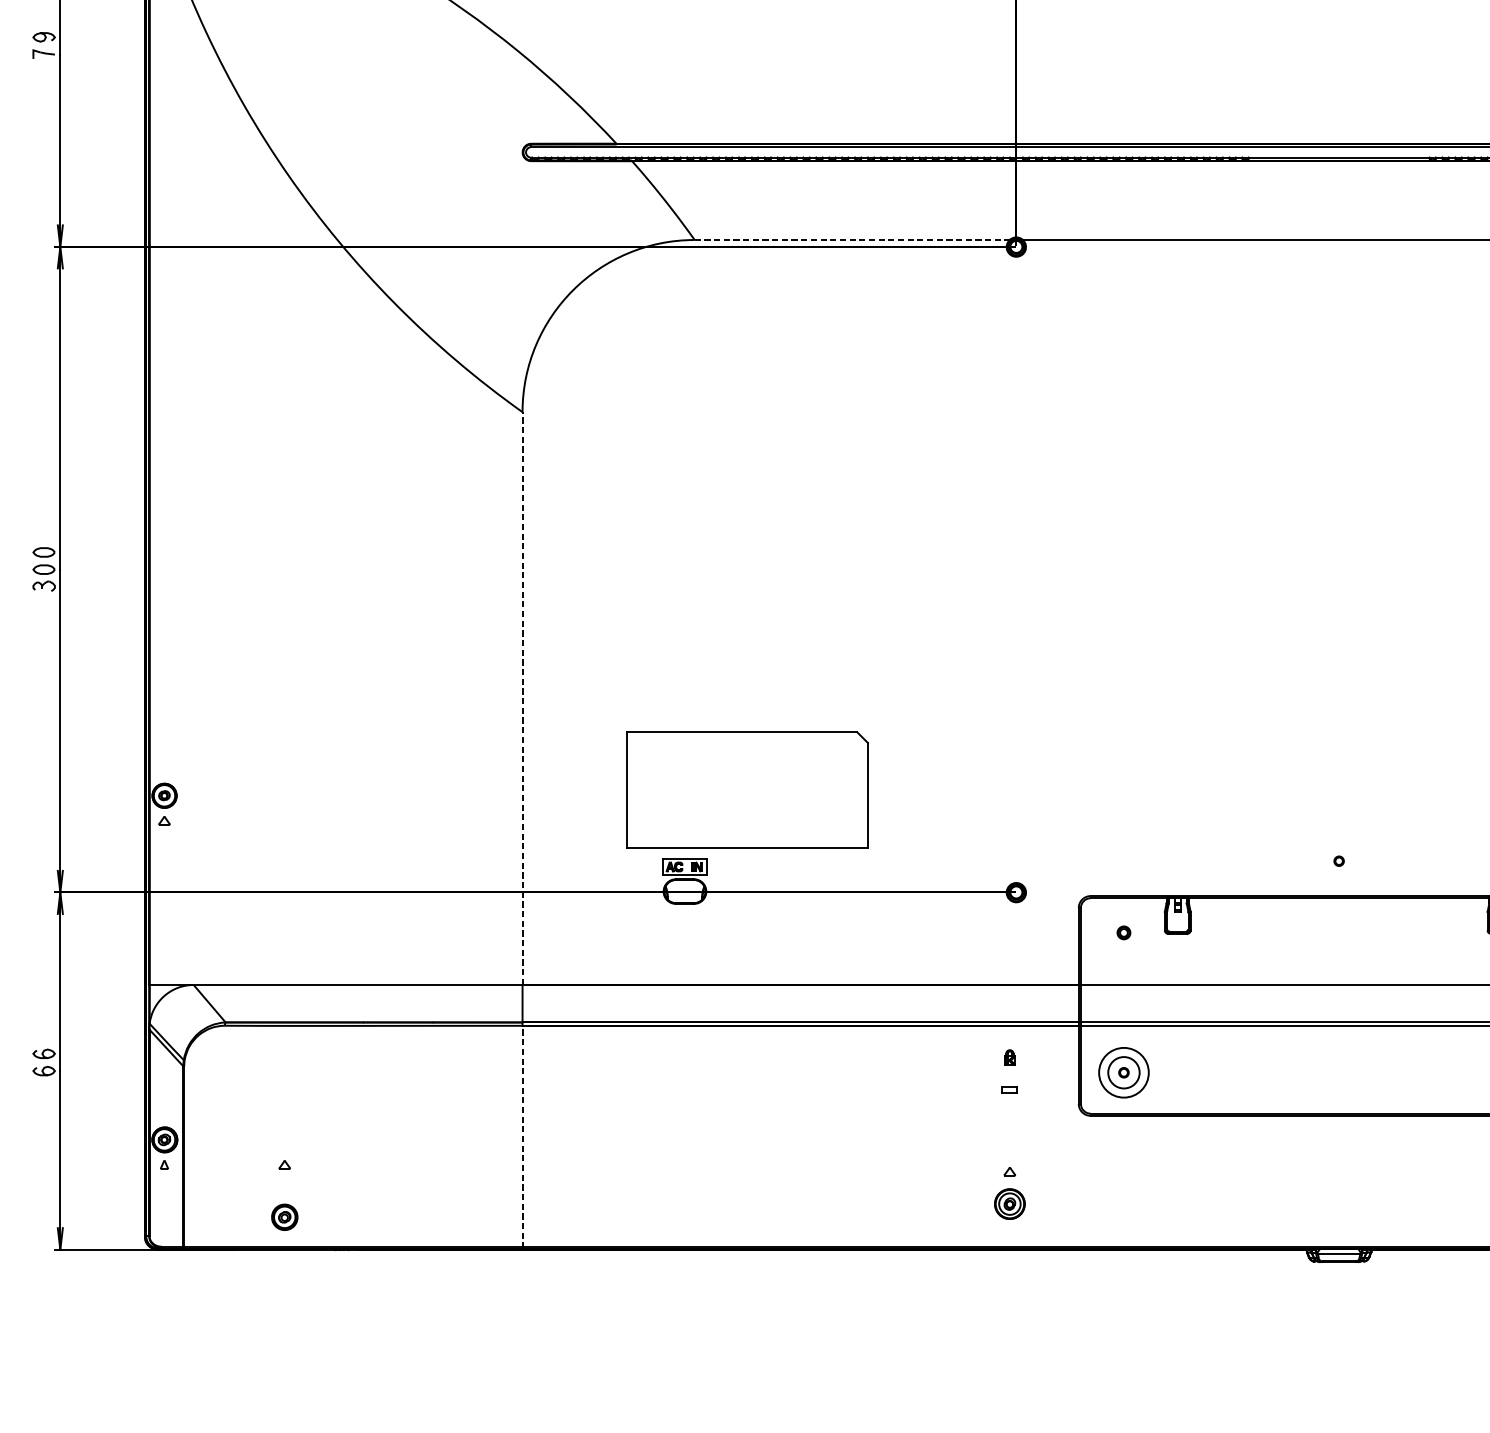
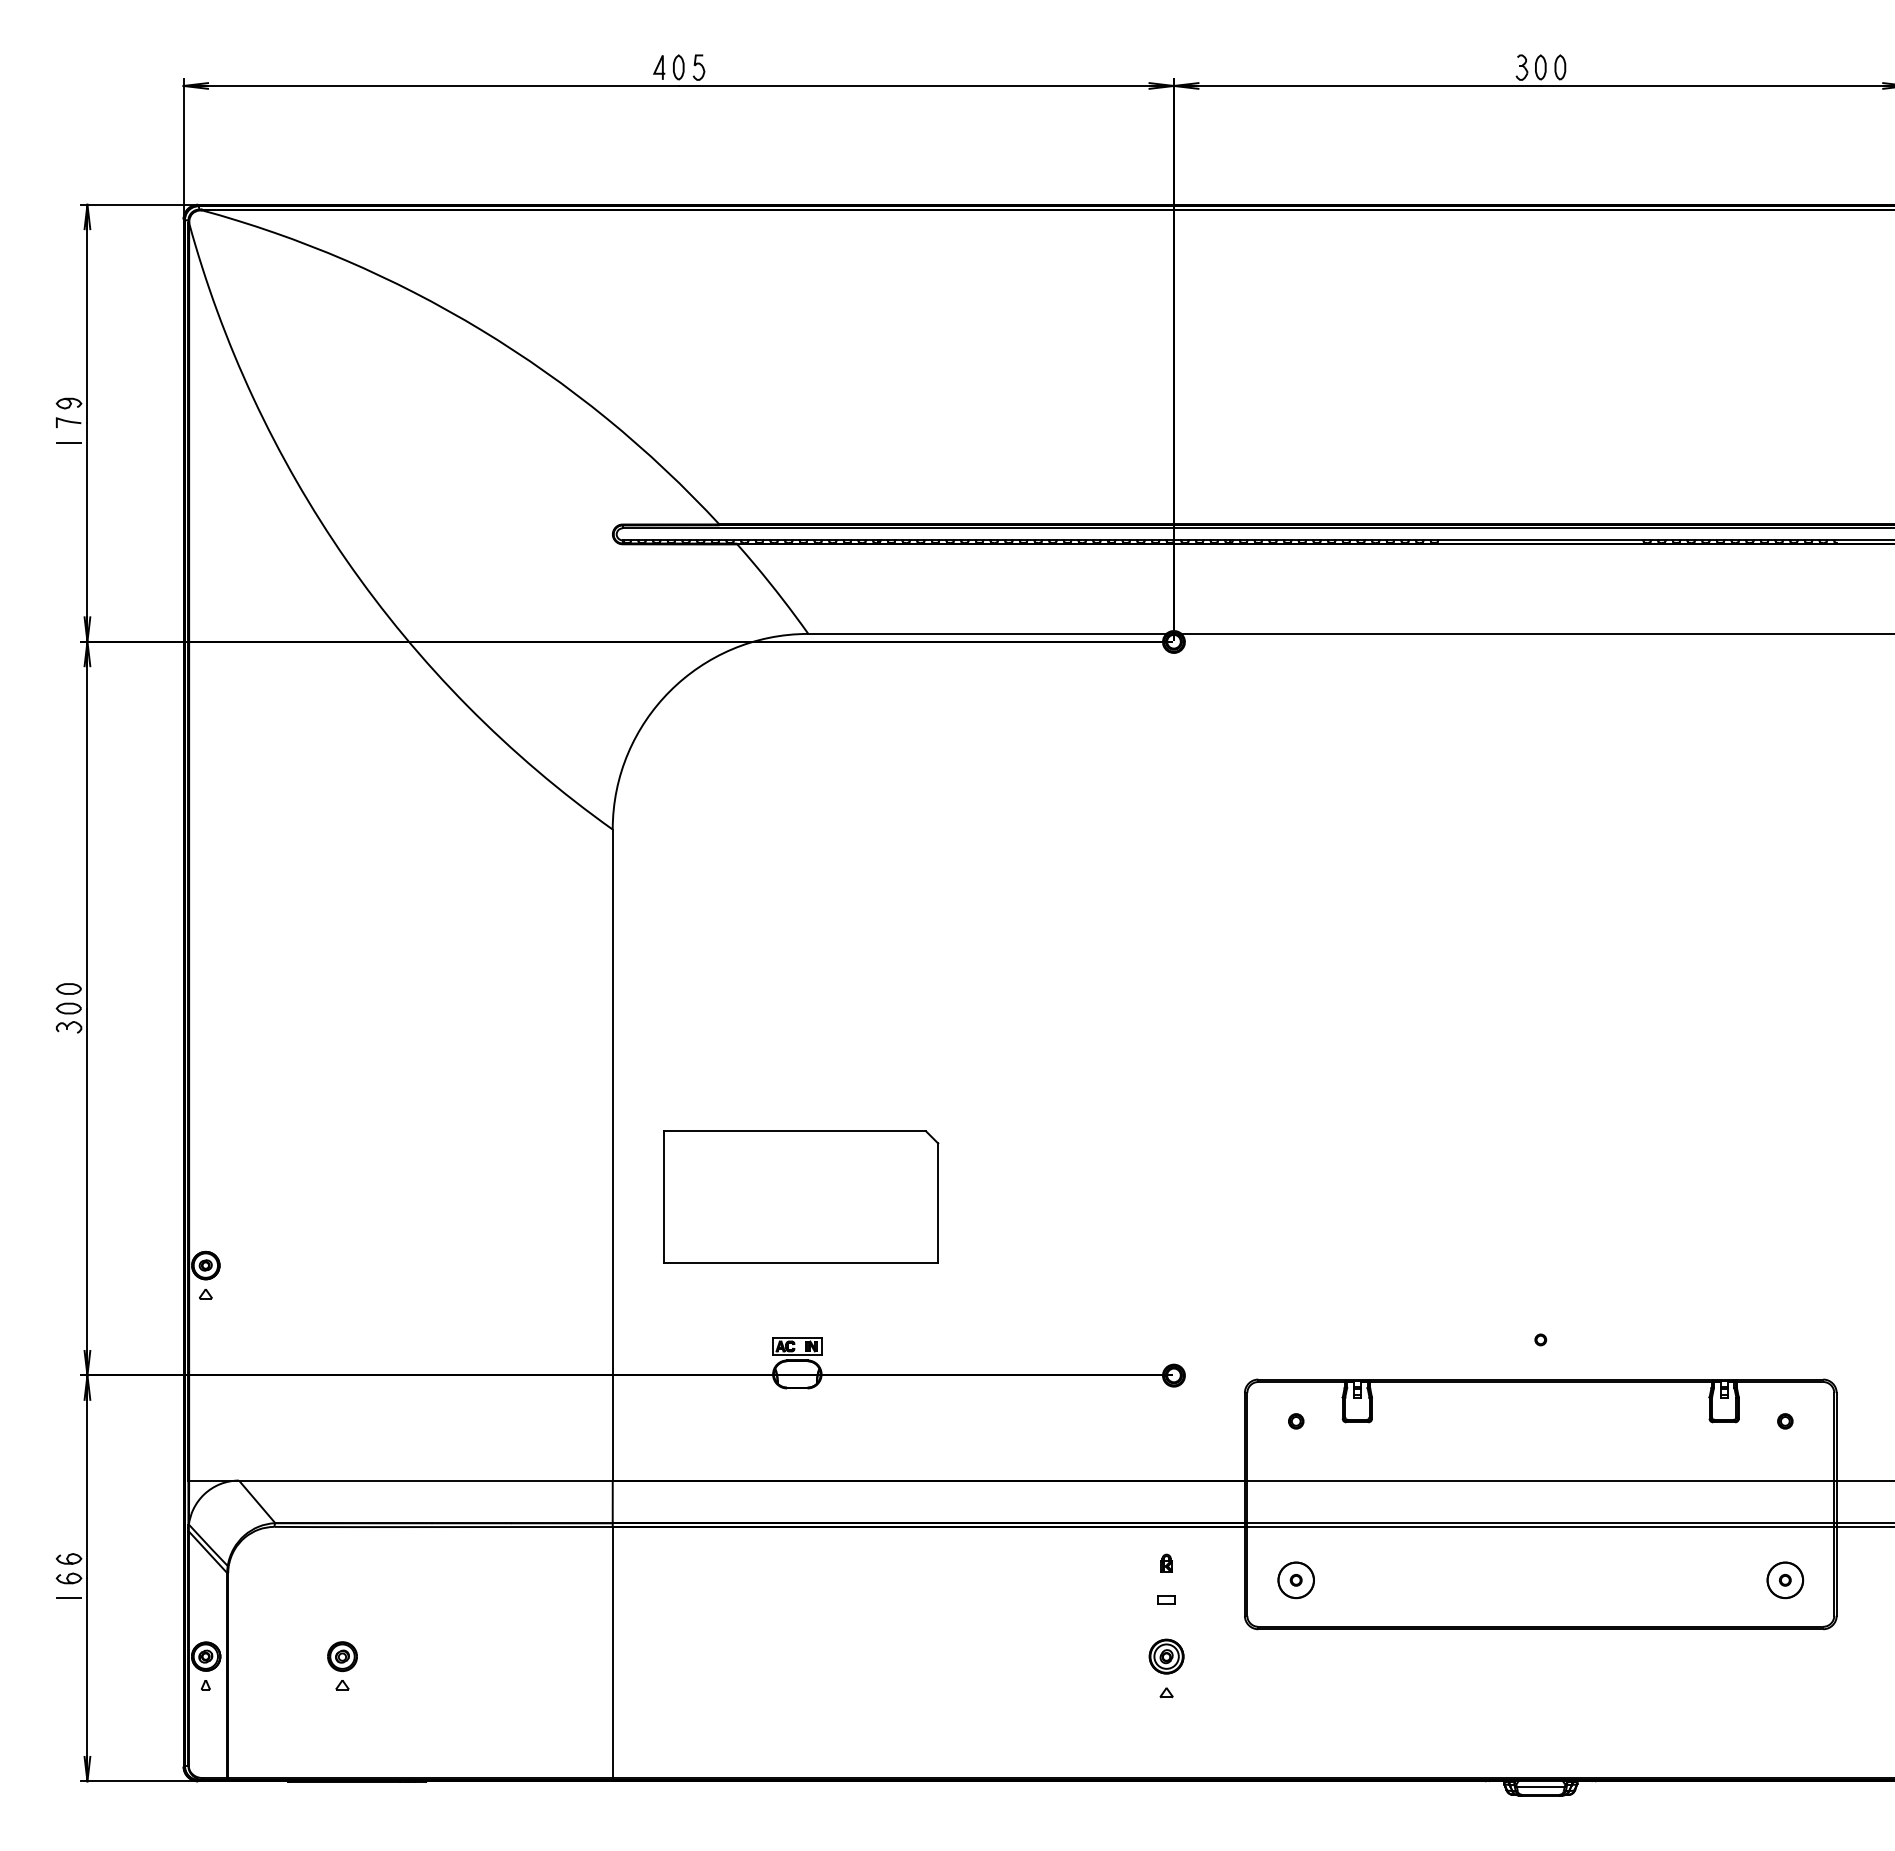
line: (43, 71) -> (68, 442), added
line: (852, 239) -> (987, 633), dashed -> solid
line: (522, 698) -> (612, 1154), dashed -> solid
part: (747, 789) -> (801, 1196), moved
circle: (1123, 1072) -> (1295, 1579), size x0.62
line: (43, 1087) -> (68, 1597), added
line: (522, 1137) -> (612, 1653), dashed -> solid
part: (1009, 1204) -> (1166, 1656), moved
part: (284, 1217) -> (342, 1656), moved

